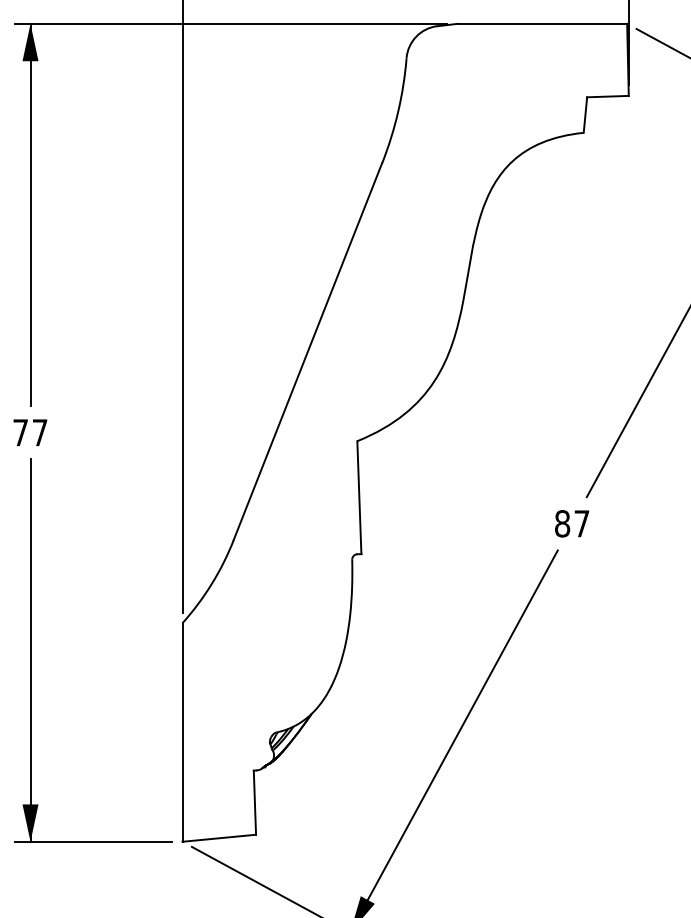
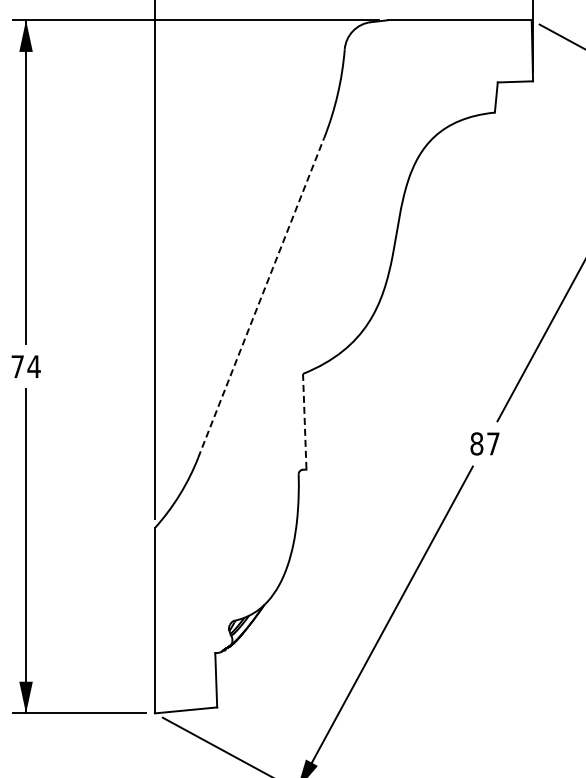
line: (308, 352) -> (261, 298), solid -> dashed
text: (39, 432) -> (33, 366), 77 -> 74
line: (359, 497) -> (304, 421), solid -> dashed

